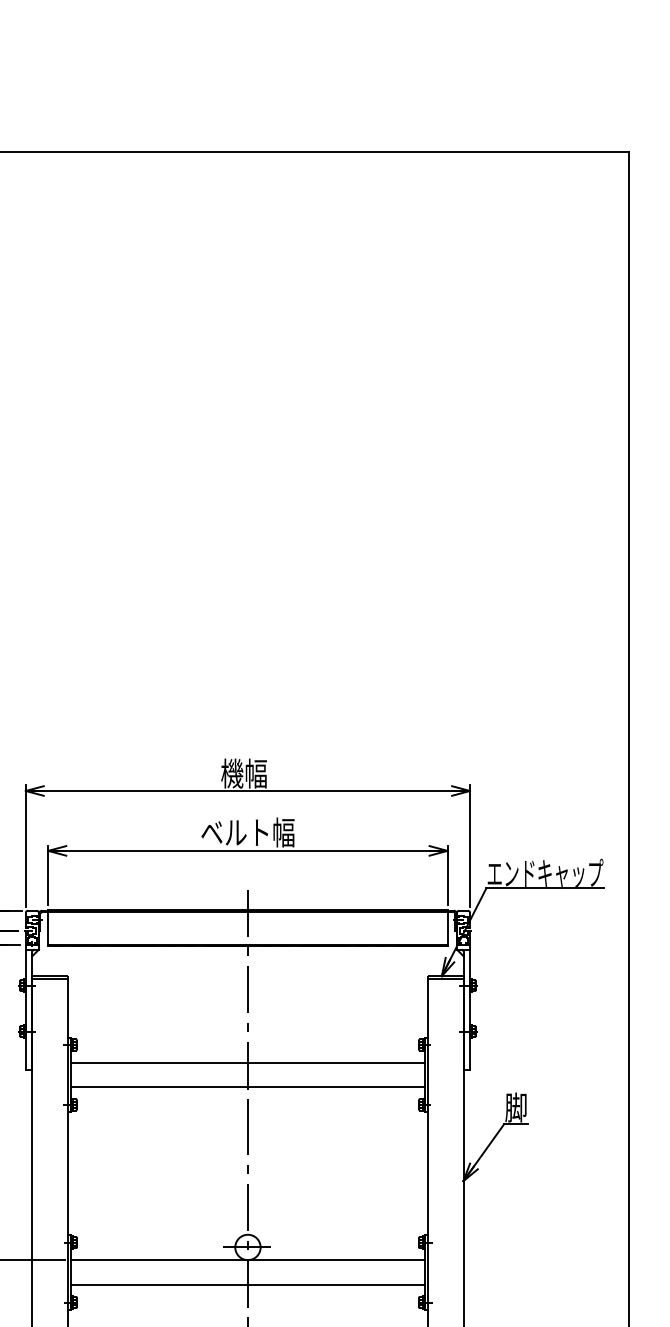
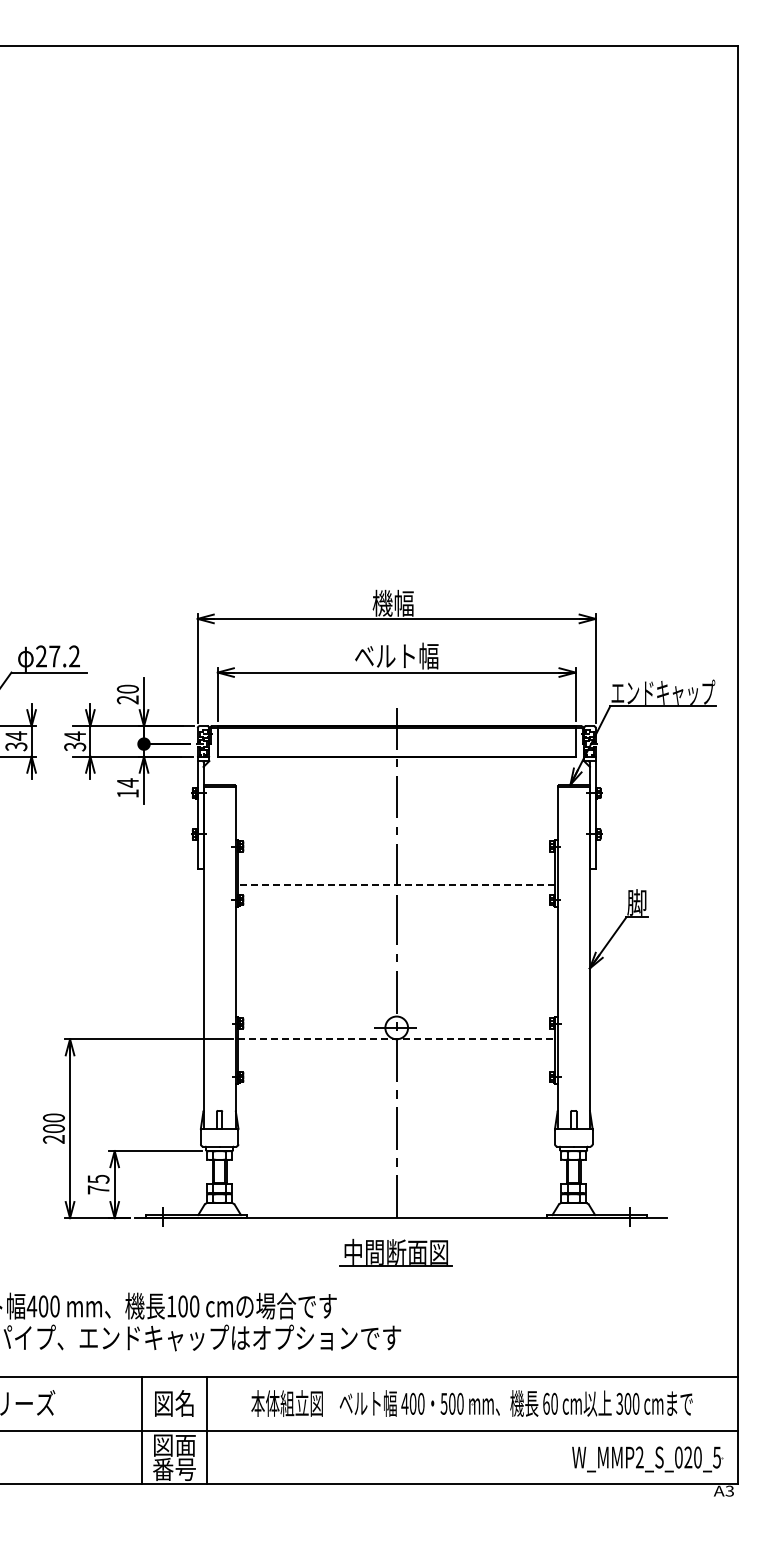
line: (247, 1062) -> (396, 862), removed
line: (247, 1087) -> (396, 884), solid -> dashed
line: (248, 1260) -> (397, 1039), solid -> dashed
line: (247, 1284) -> (396, 1061), removed

